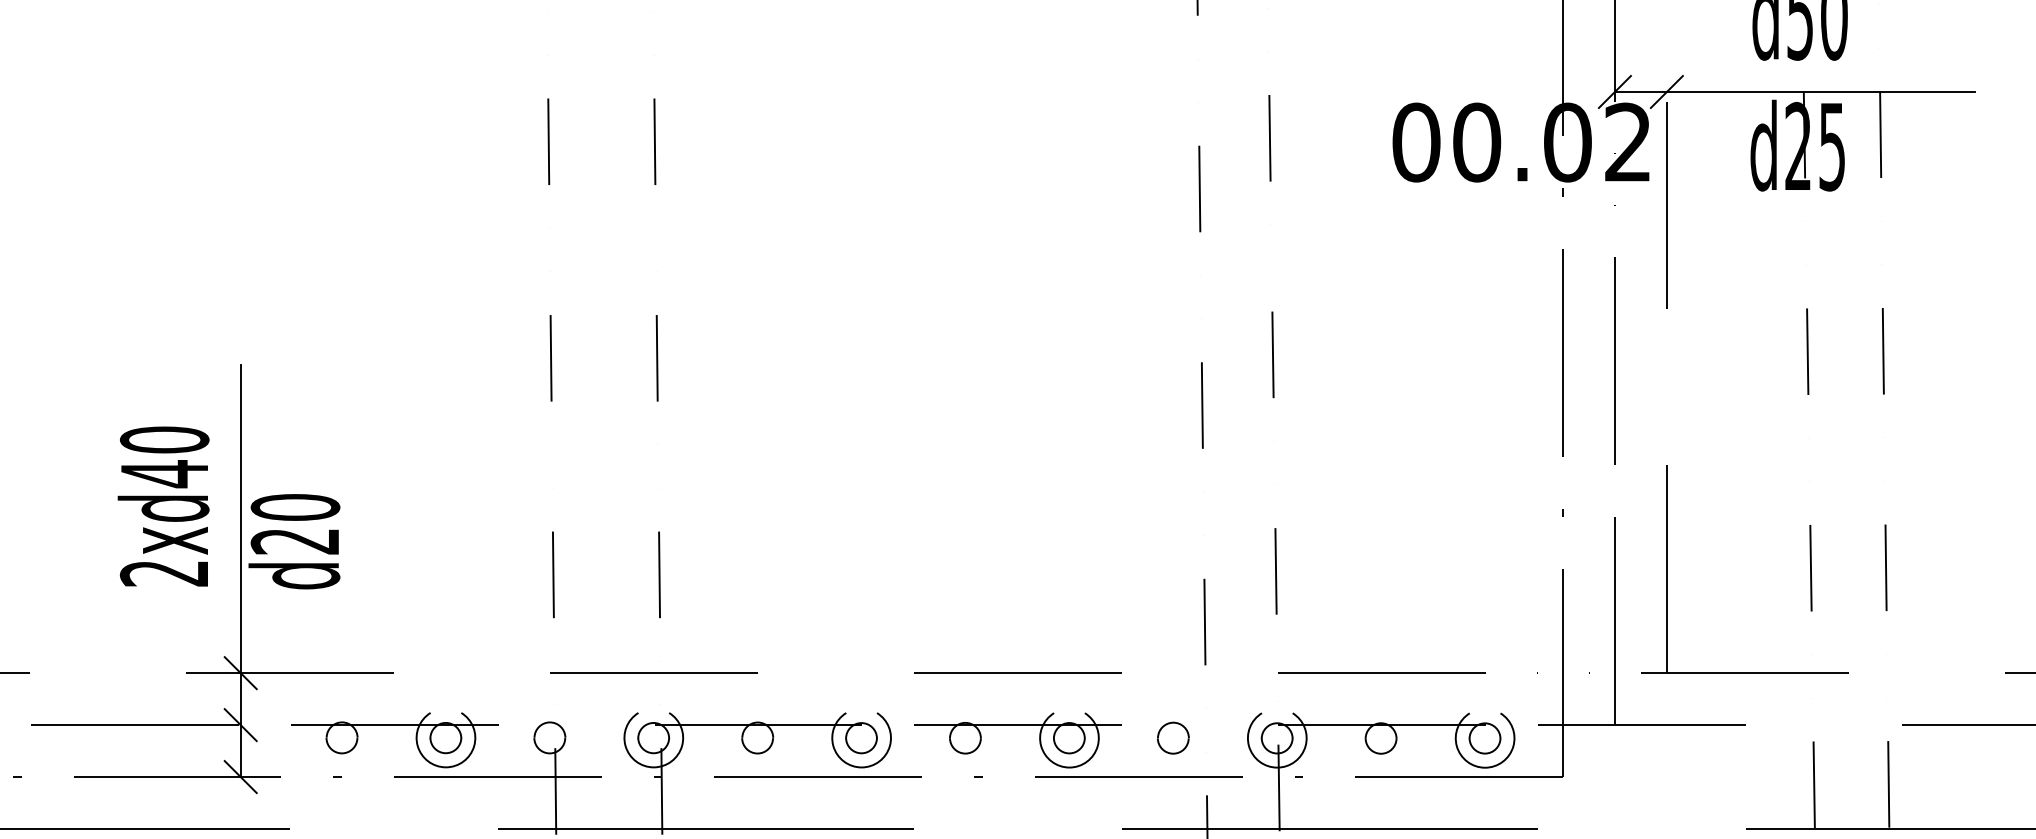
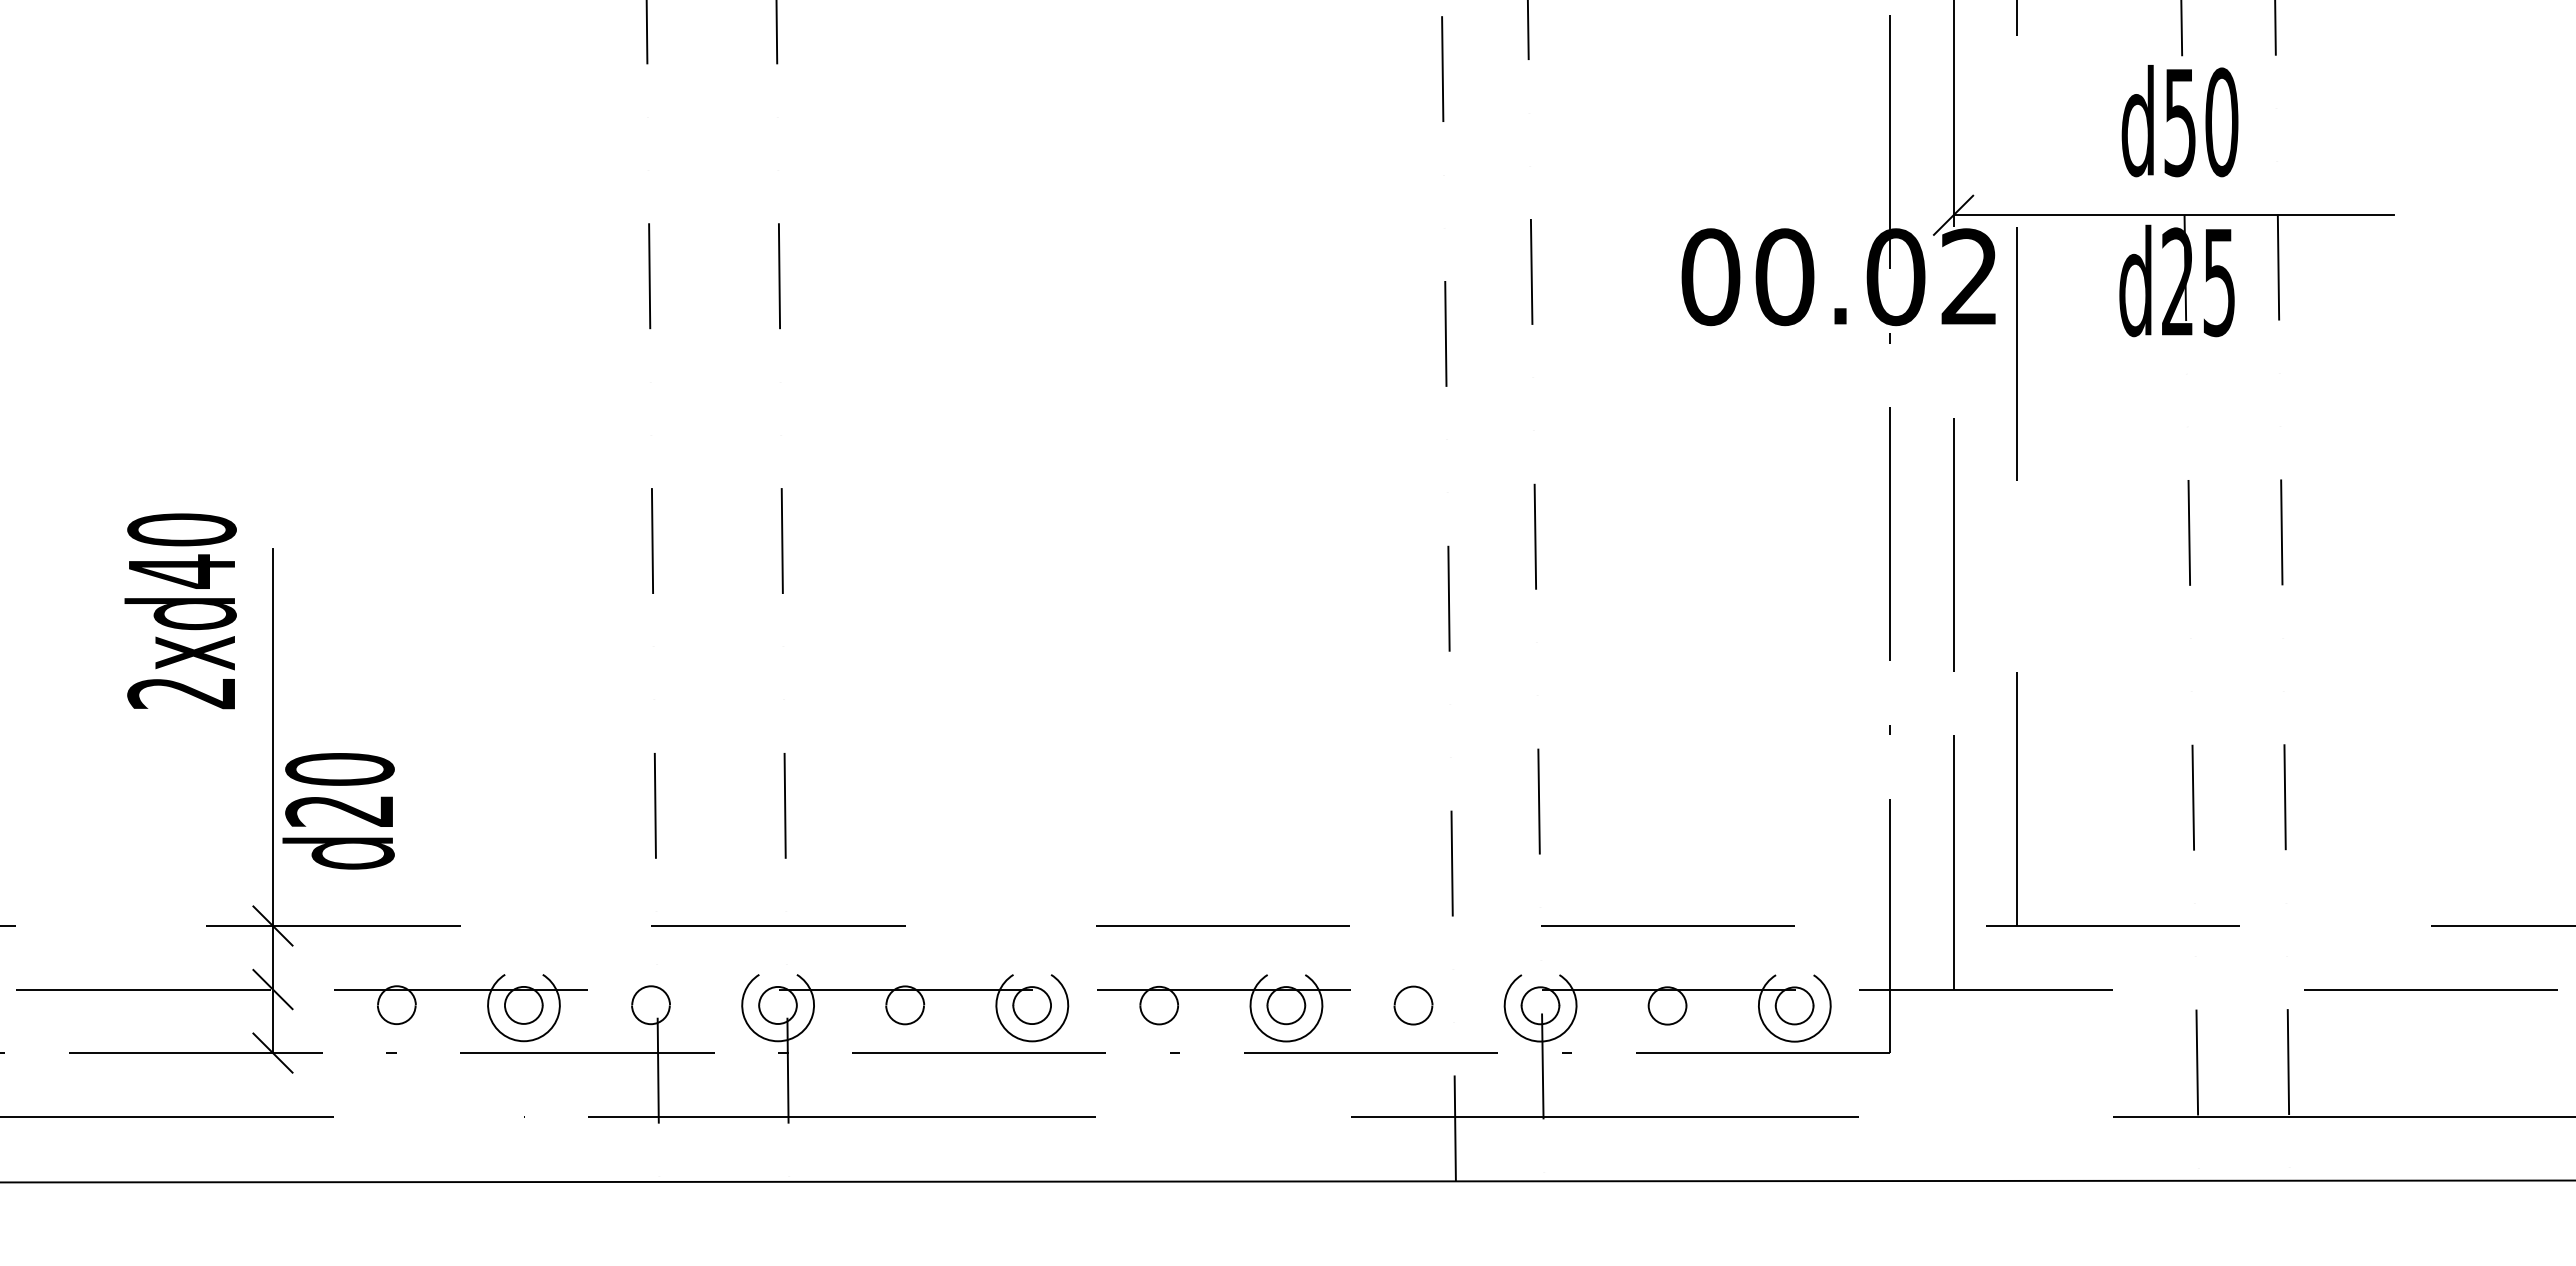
line: (1666, 91) -> (2016, 214), removed
text: (163, 506) -> (180, 611), moved
text: (294, 541) -> (338, 811), moved

